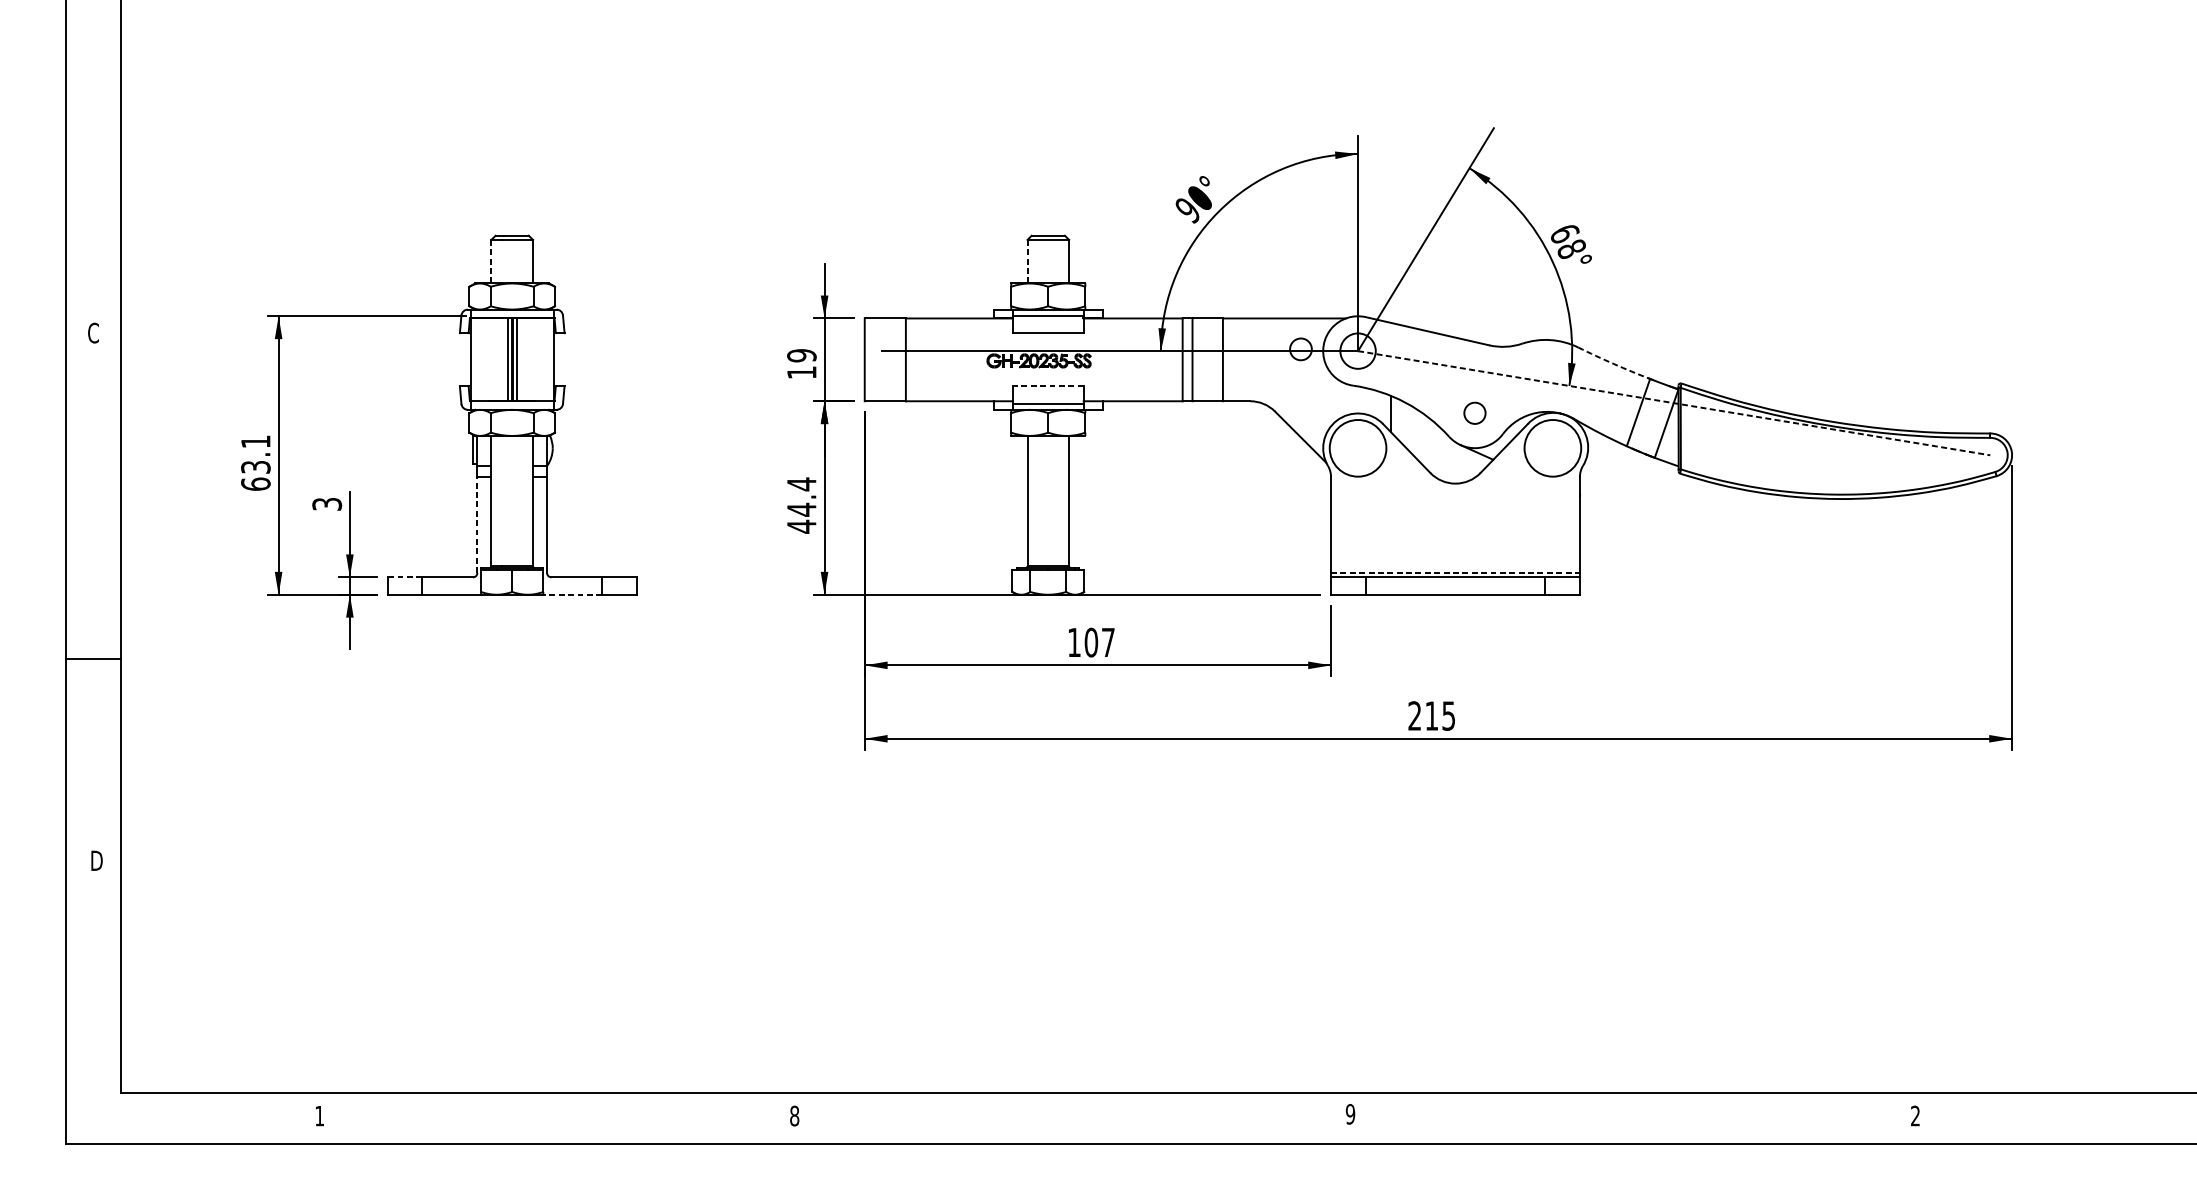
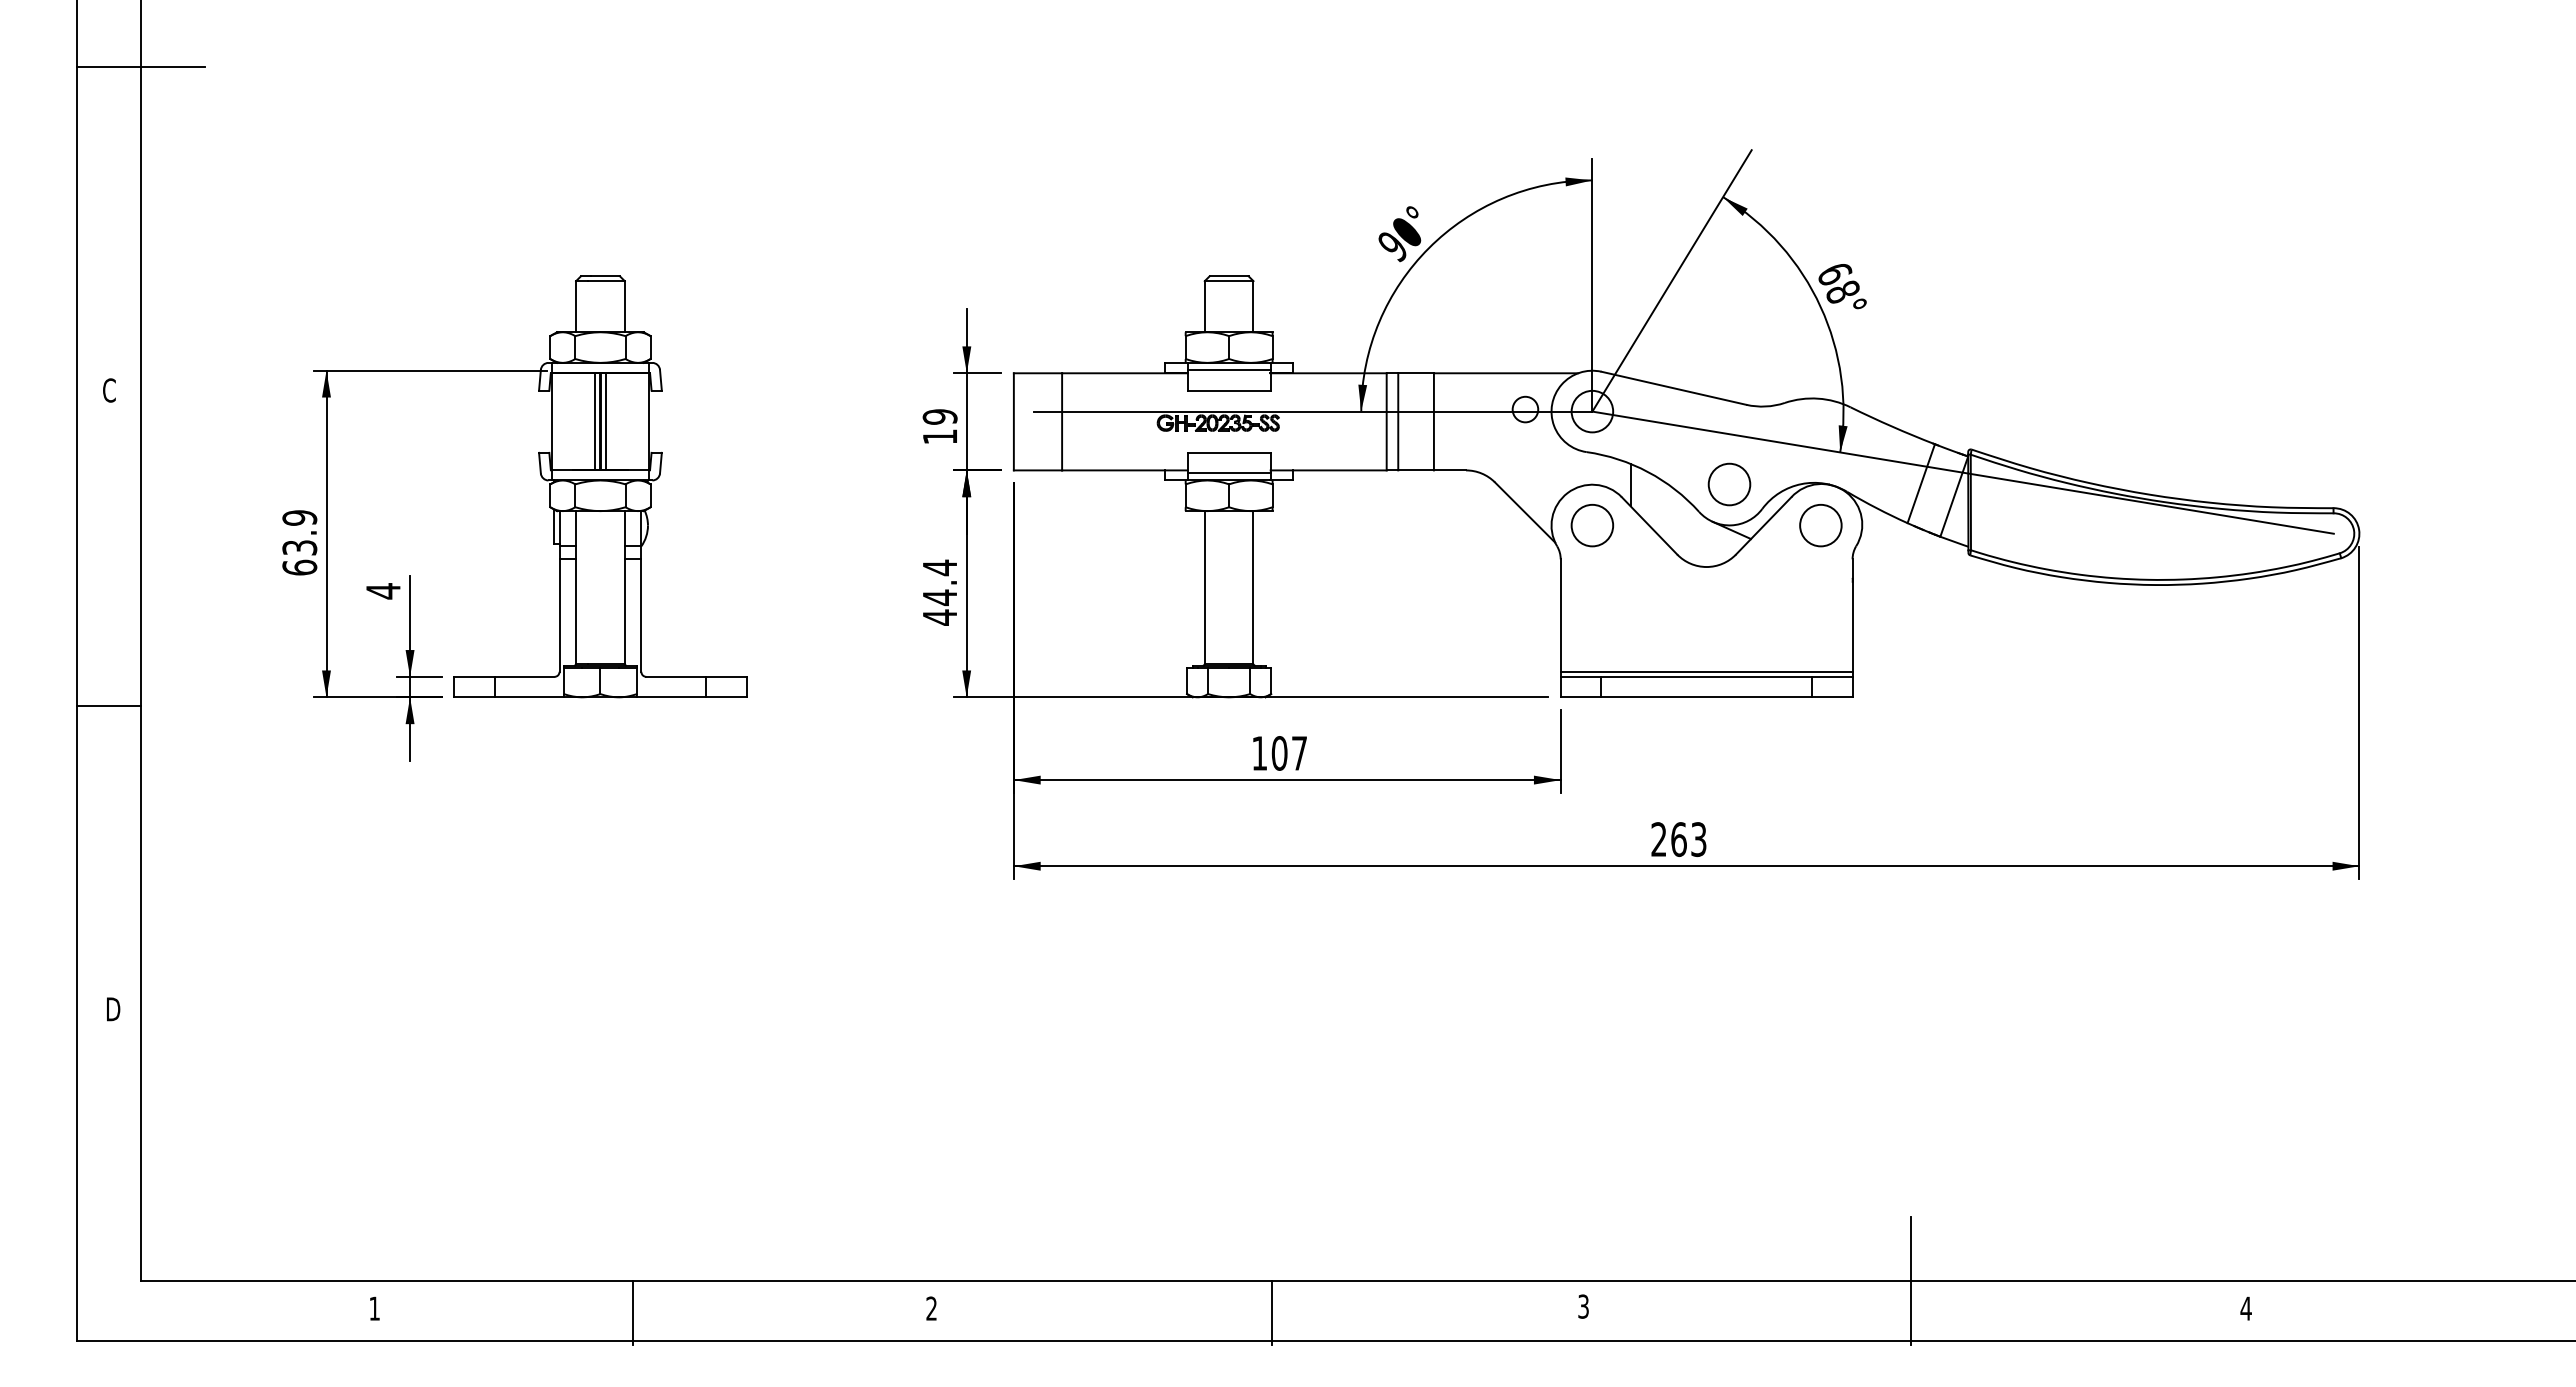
line: (120, 57) -> (141, 67), added
line: (491, 261) -> (576, 306), dashed -> solid
line: (1027, 261) -> (1204, 306), dashed -> solid
arc: (1613, 363) -> (1892, 426), dashed -> solid
line: (1047, 385) -> (1228, 452), dashed -> solid
line: (1674, 403) -> (1963, 472), dashed -> solid
circle: (1474, 413) -> (1729, 484), size x1.67
text: (255, 441) -> (299, 517), 63.1 -> 63.9
circle: (1358, 448) -> (1592, 525), size x0.62
circle: (1552, 448) -> (1820, 525), size x0.62
text: (327, 504) -> (383, 591), 3 -> 4
line: (477, 524) -> (559, 615), dashed -> solid
line: (1455, 572) -> (1706, 671), dashed -> solid
line: (404, 577) -> (474, 676), dashed -> solid
line: (572, 594) -> (671, 697), dashed -> solid
line: (93, 658) -> (109, 706), moved
text: (1440, 715) -> (1688, 839), 215 -> 263
line: (1629, 1092) -> (1910, 1281), added
text: (1350, 1114) -> (1583, 1306), 9 -> 3
text: (794, 1115) -> (931, 1308), 8 -> 2
text: (1914, 1115) -> (2245, 1308), 2 -> 4
line: (540, 1120) -> (633, 1313), added
line: (1085, 1120) -> (1272, 1313), added

